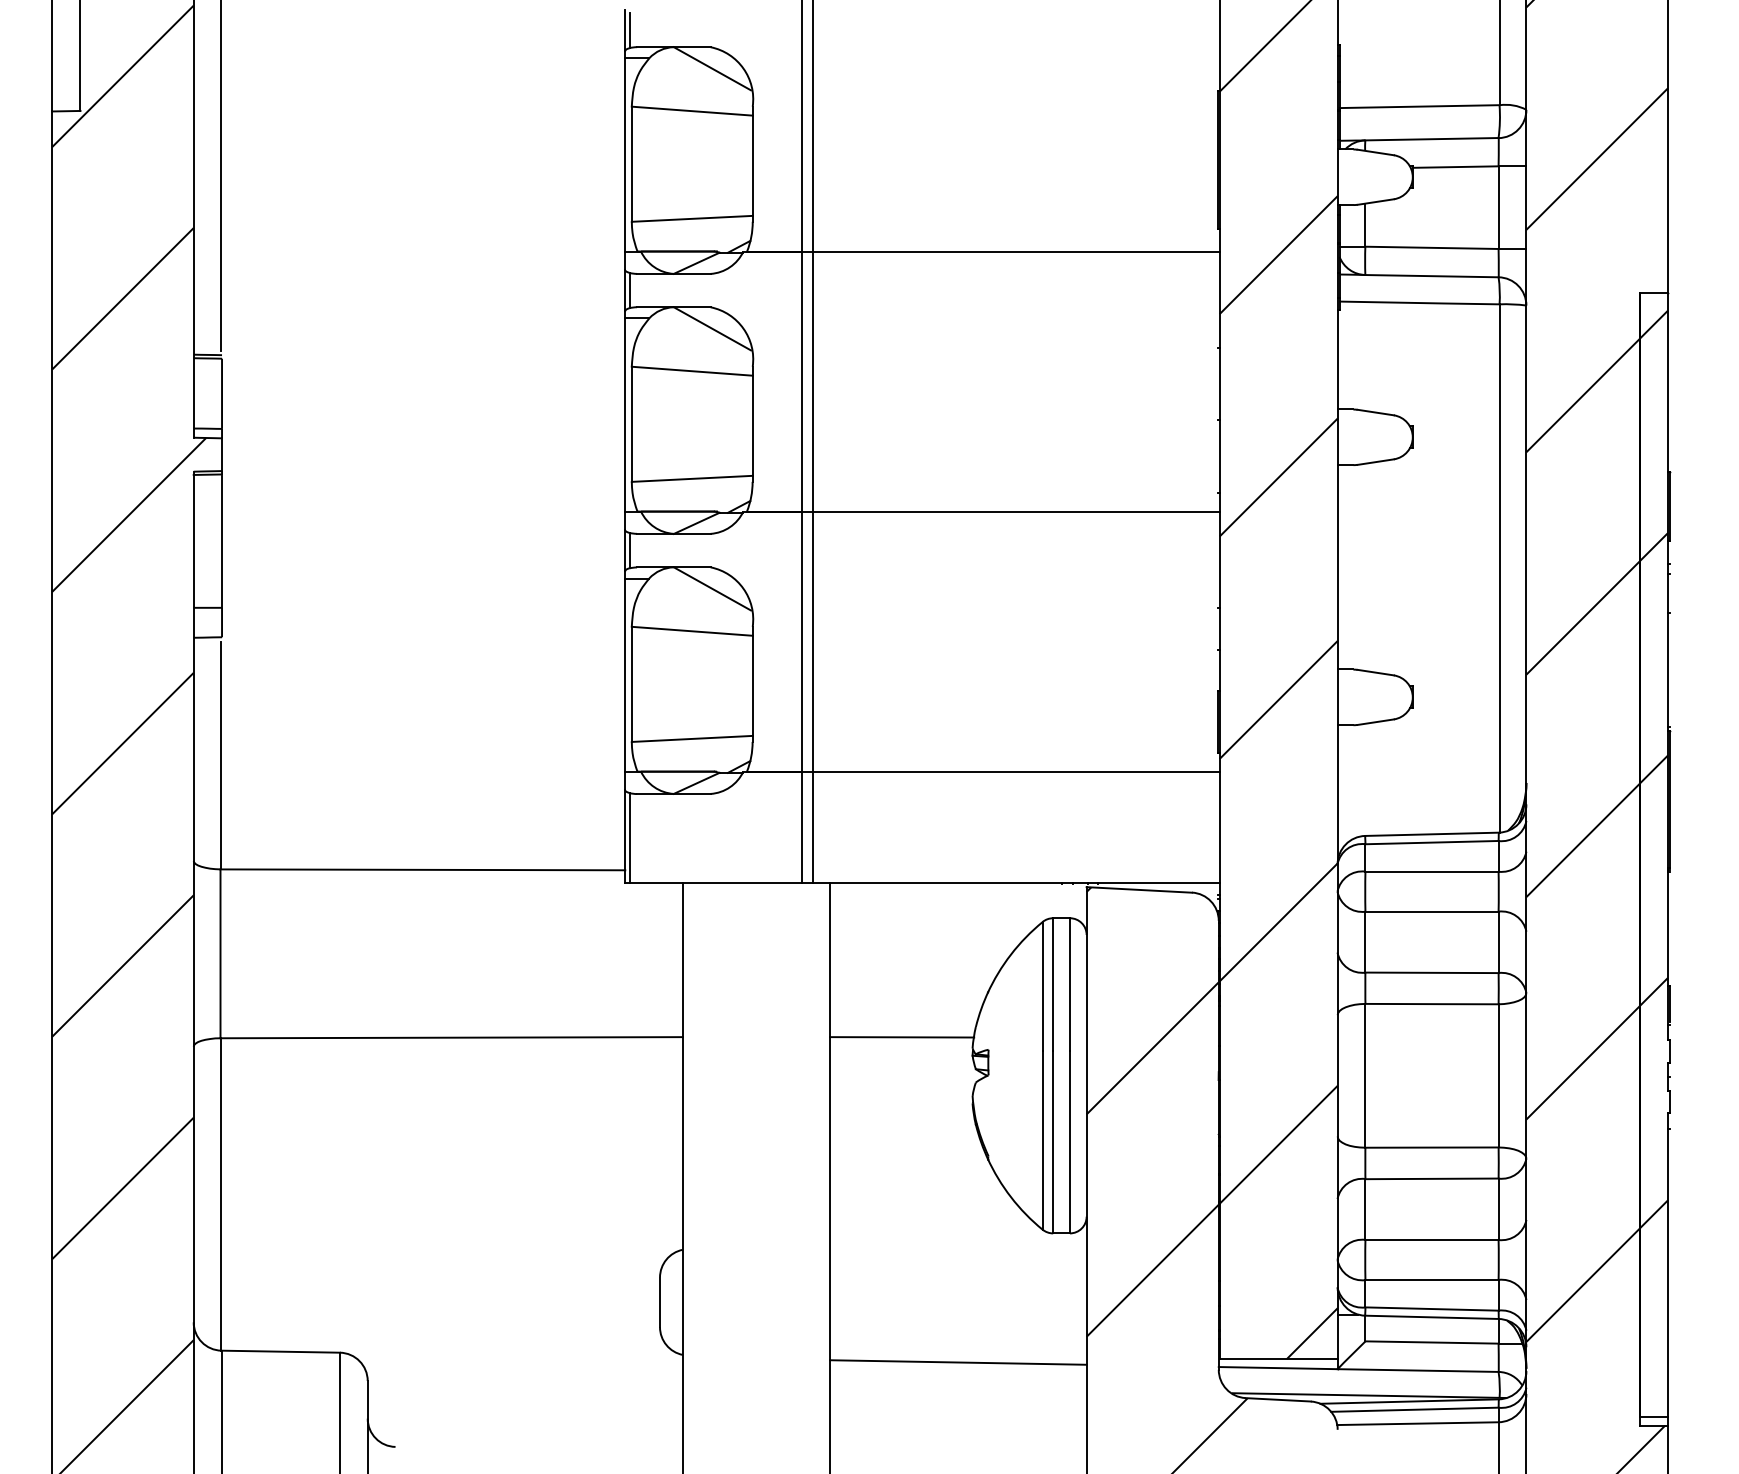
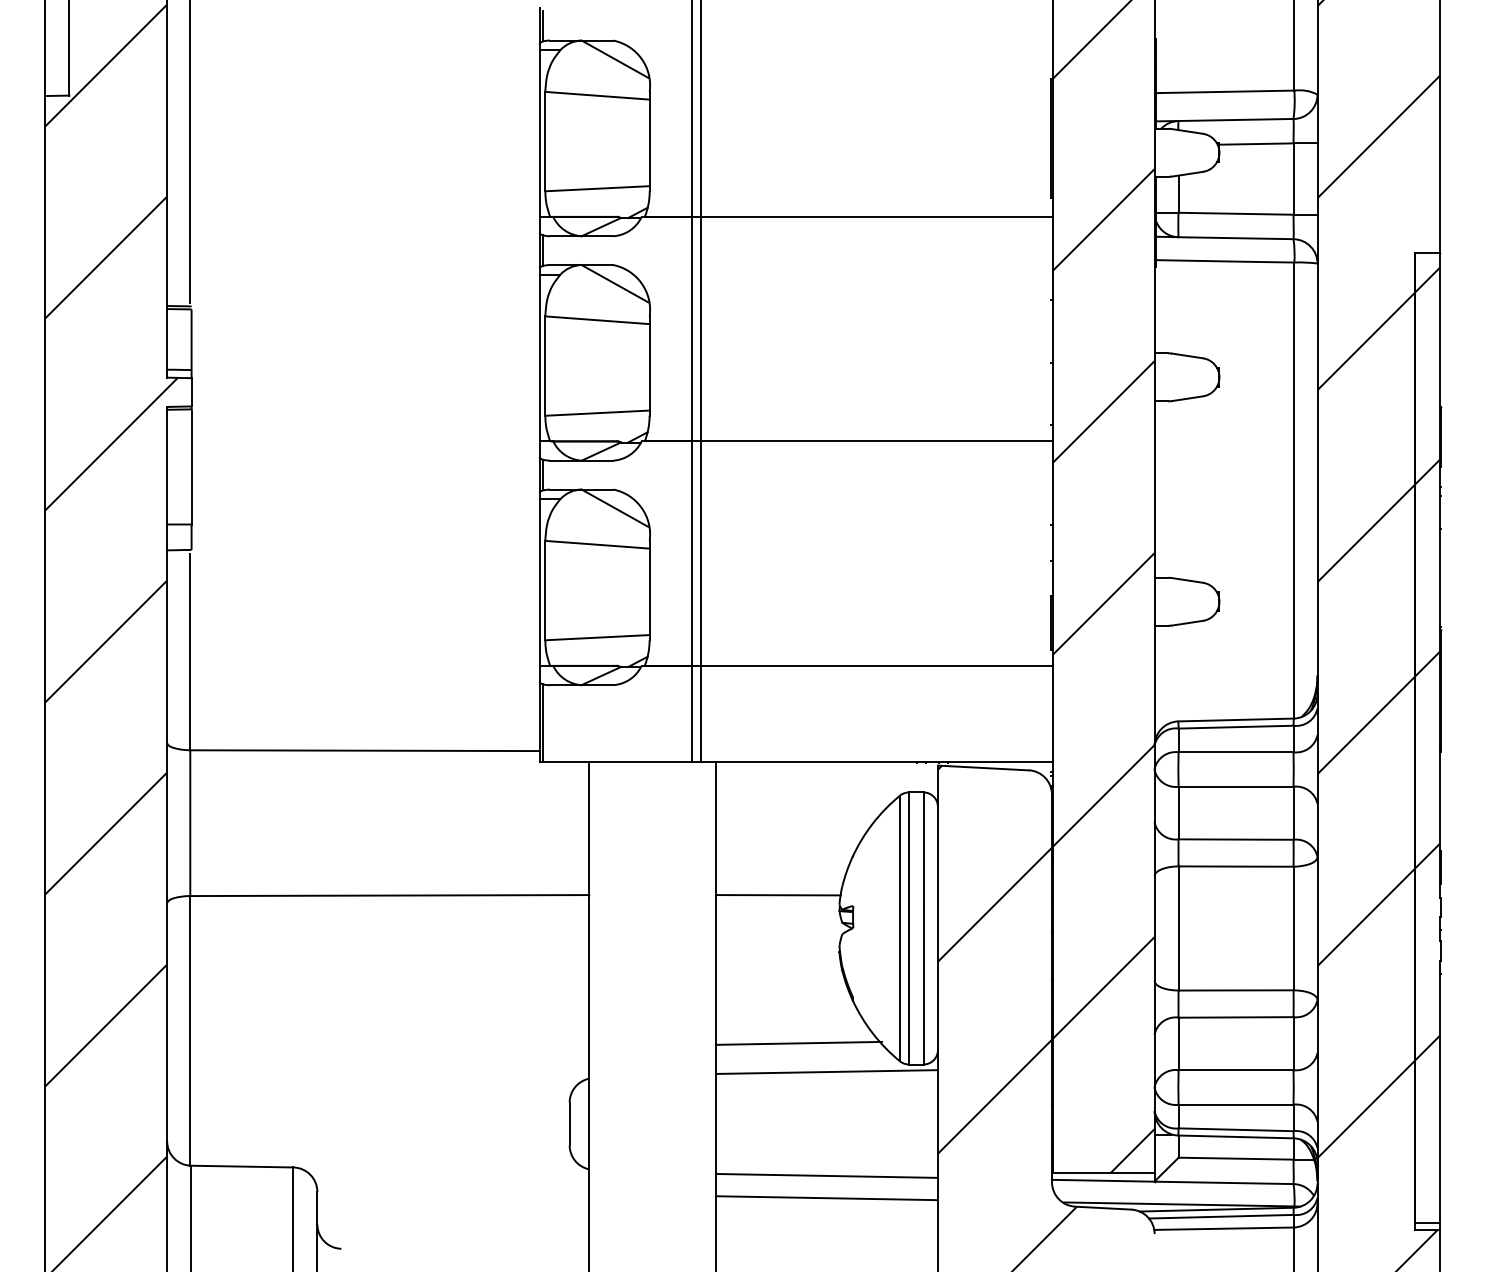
line: (925, 1208) -> (798, 1042), added
line: (957, 1241) -> (826, 1071), added
line: (957, 1388) -> (826, 1198), added

